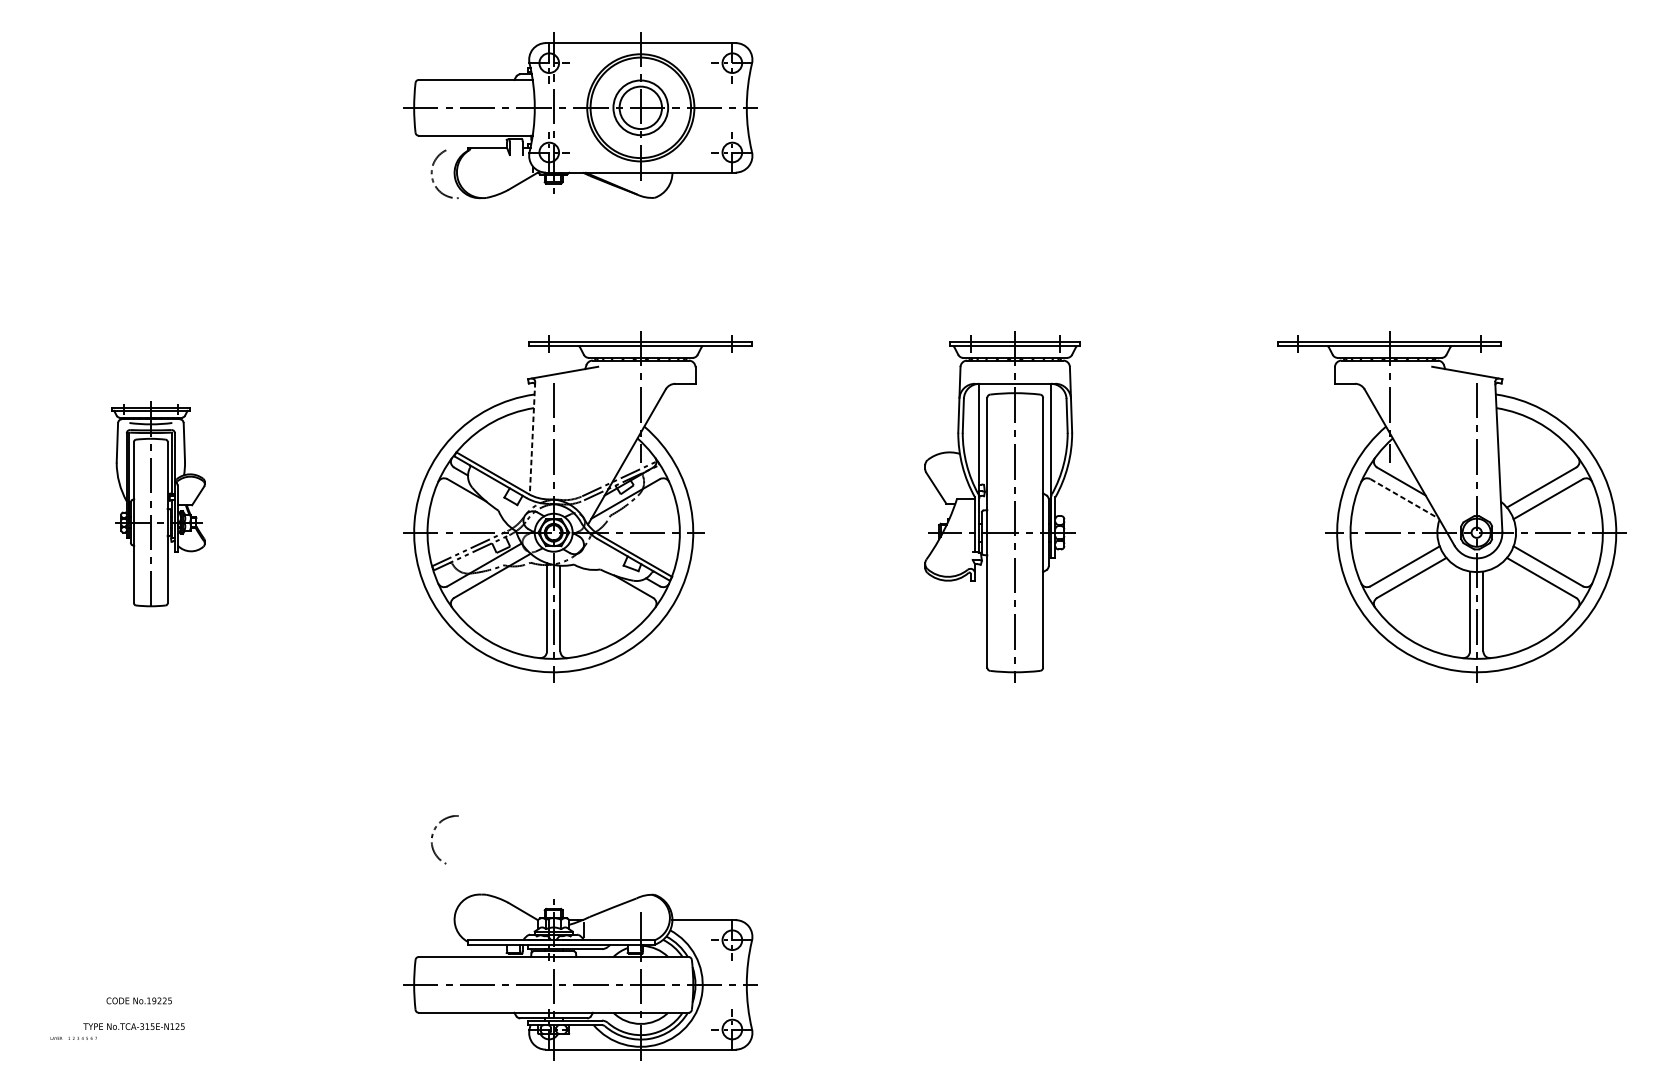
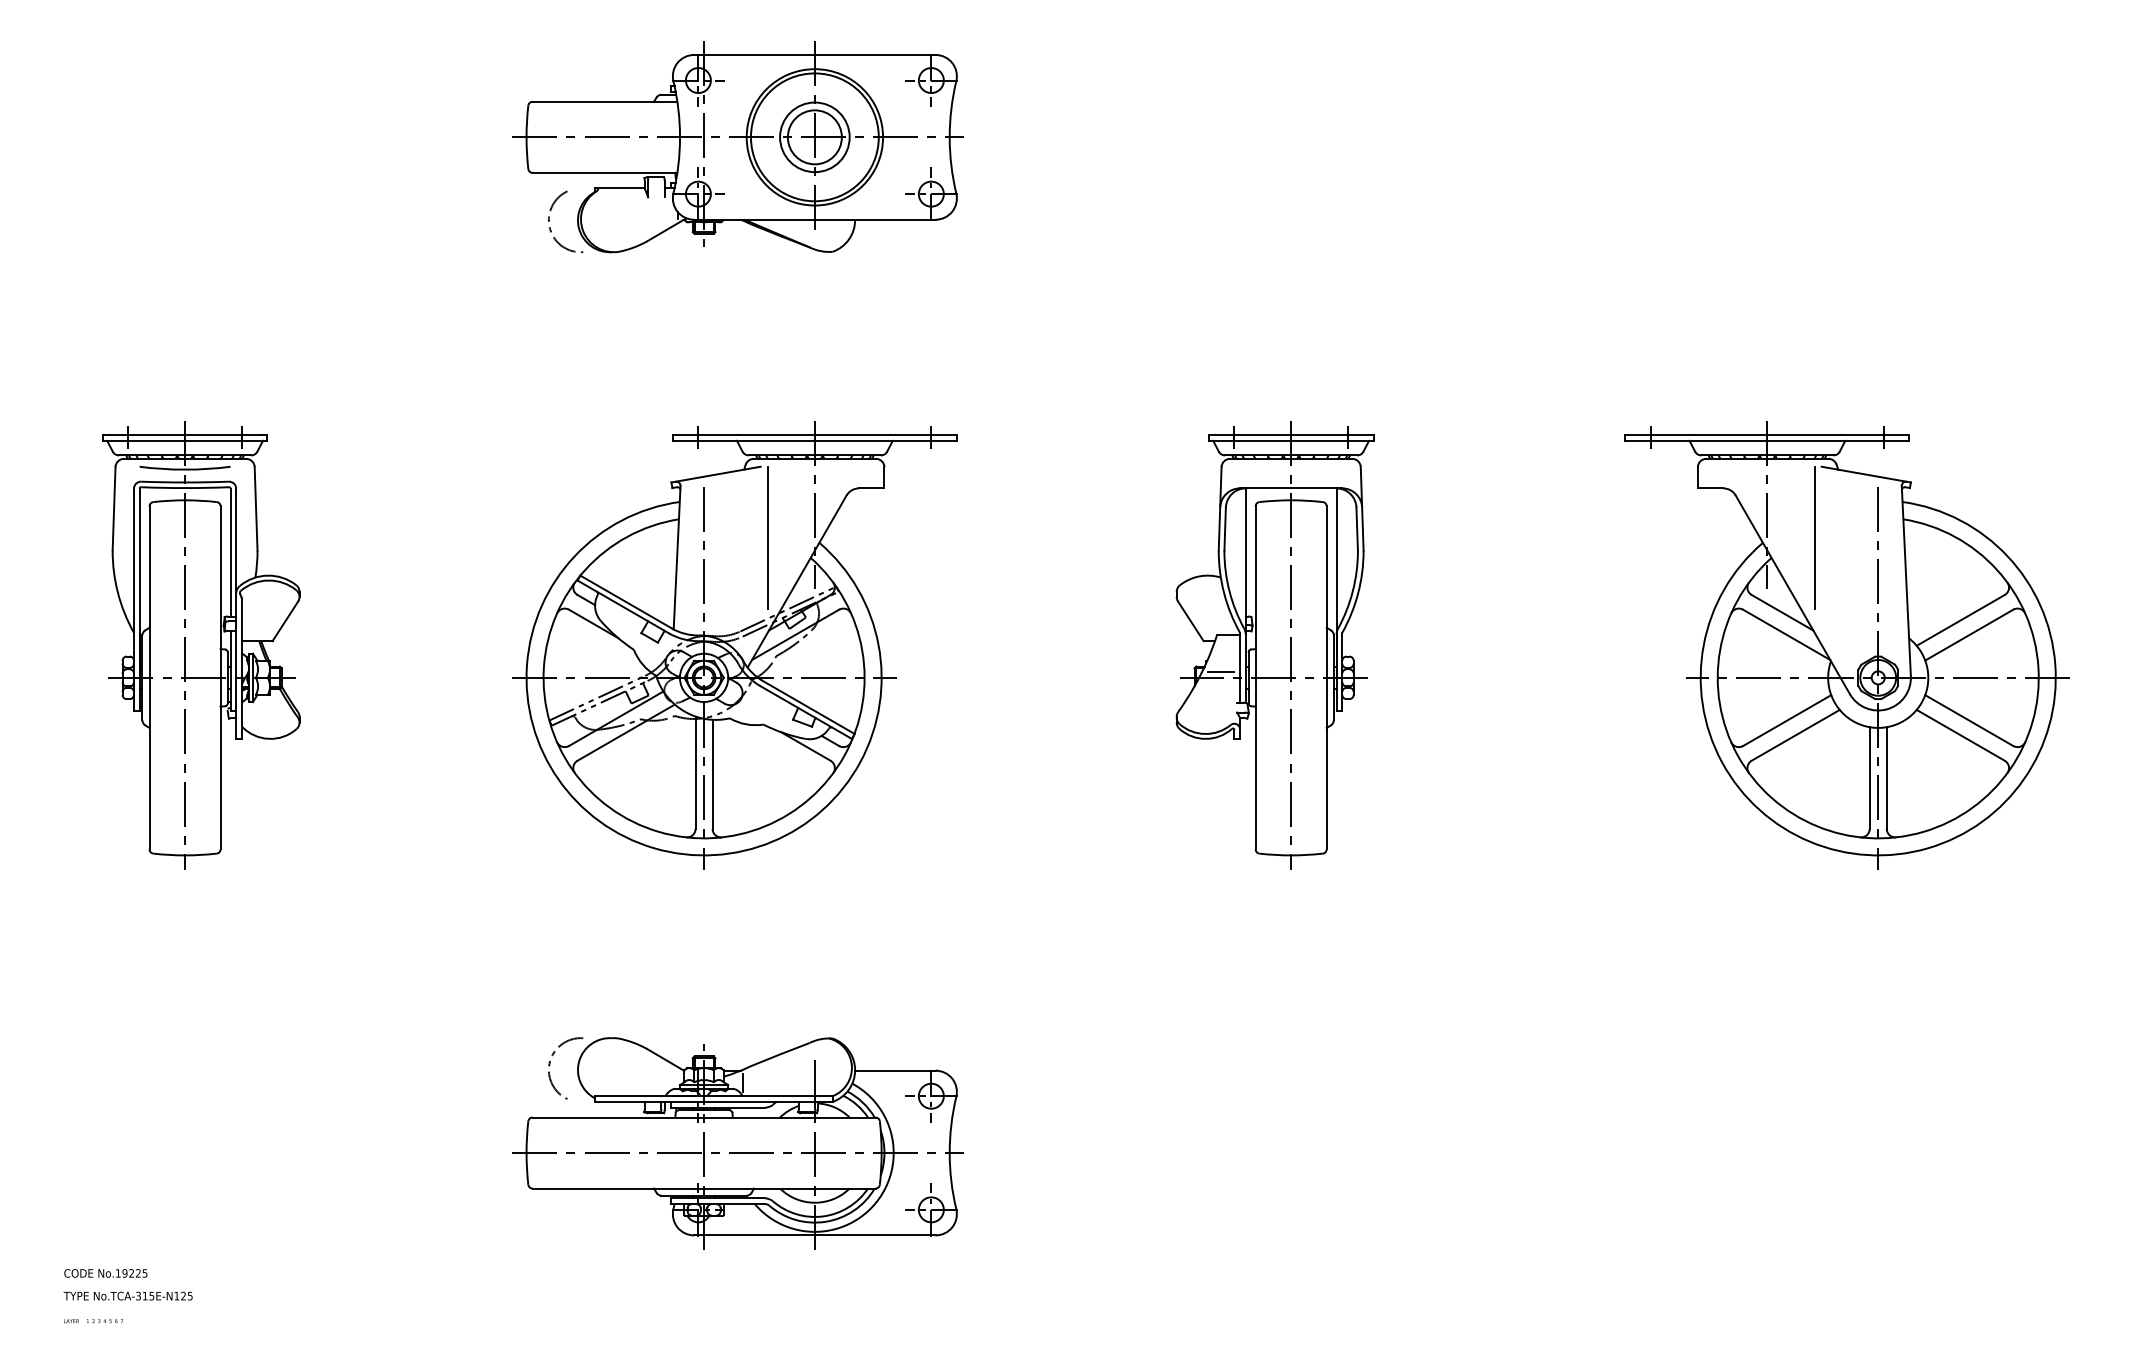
line: (603, 422) -> (767, 537), added
line: (1426, 422) -> (1814, 537), added
line: (532, 438) -> (677, 557), dashed -> solid
line: (1405, 499) -> (1787, 635), dashed -> solid
part: (158, 507) -> (201, 645), size x1.67
line: (959, 528) -> (1220, 672), added
part: (579, 977) -> (737, 1143), moved
text: (138, 1000) -> (105, 1273), moved
text: (133, 1026) -> (127, 1295), moved

